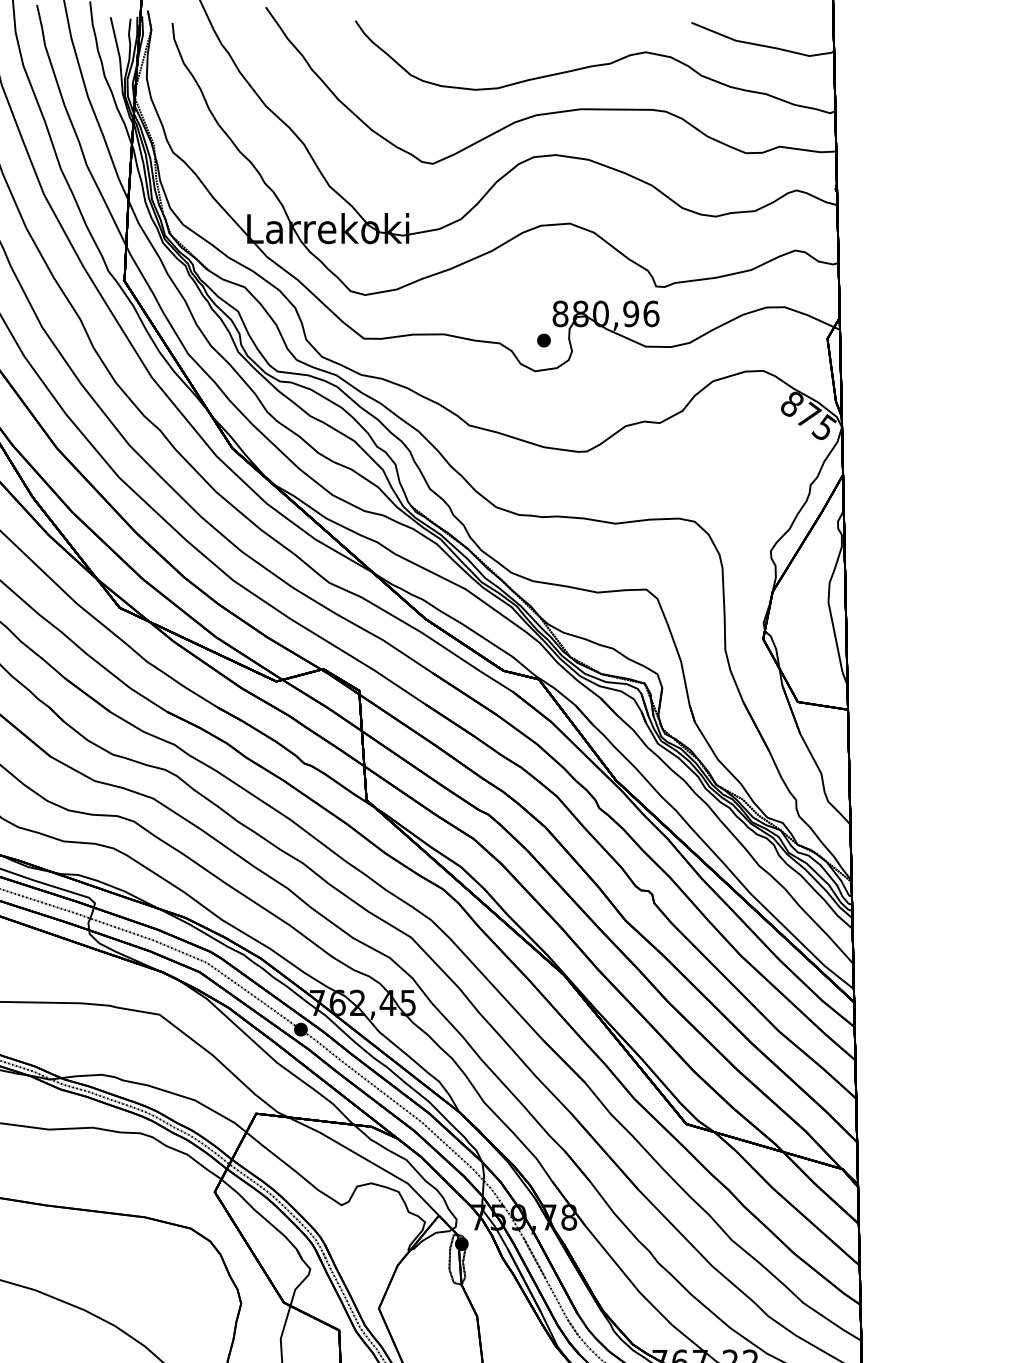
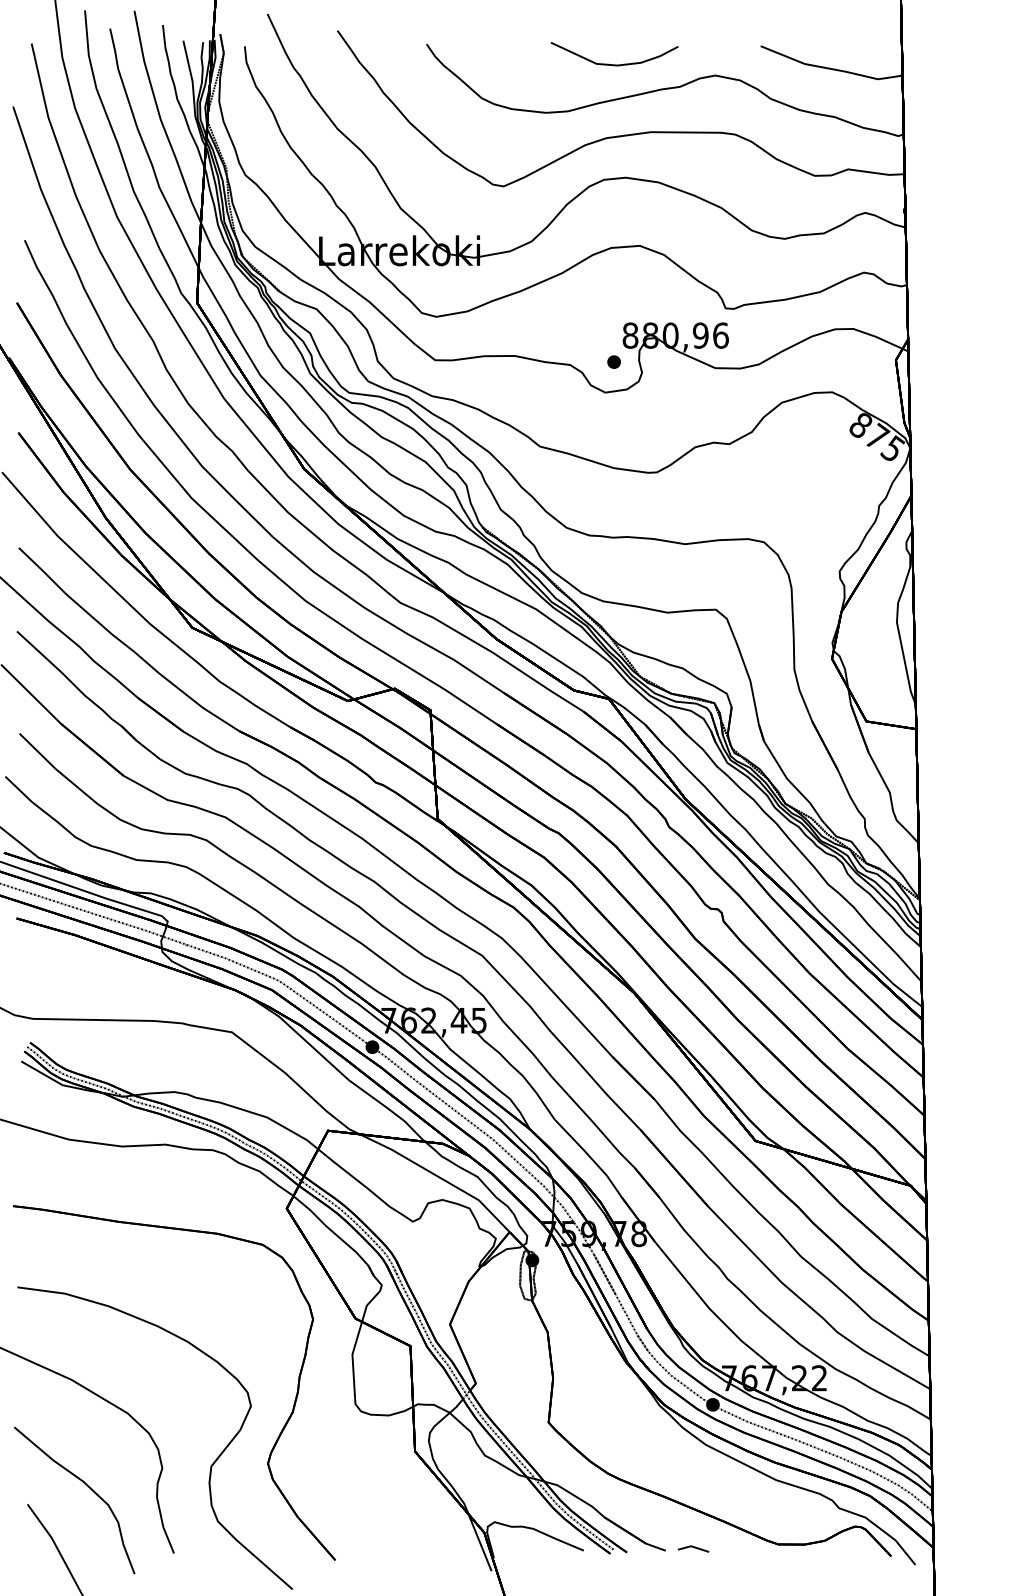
curve: (544, 41) -> (614, 64), added

